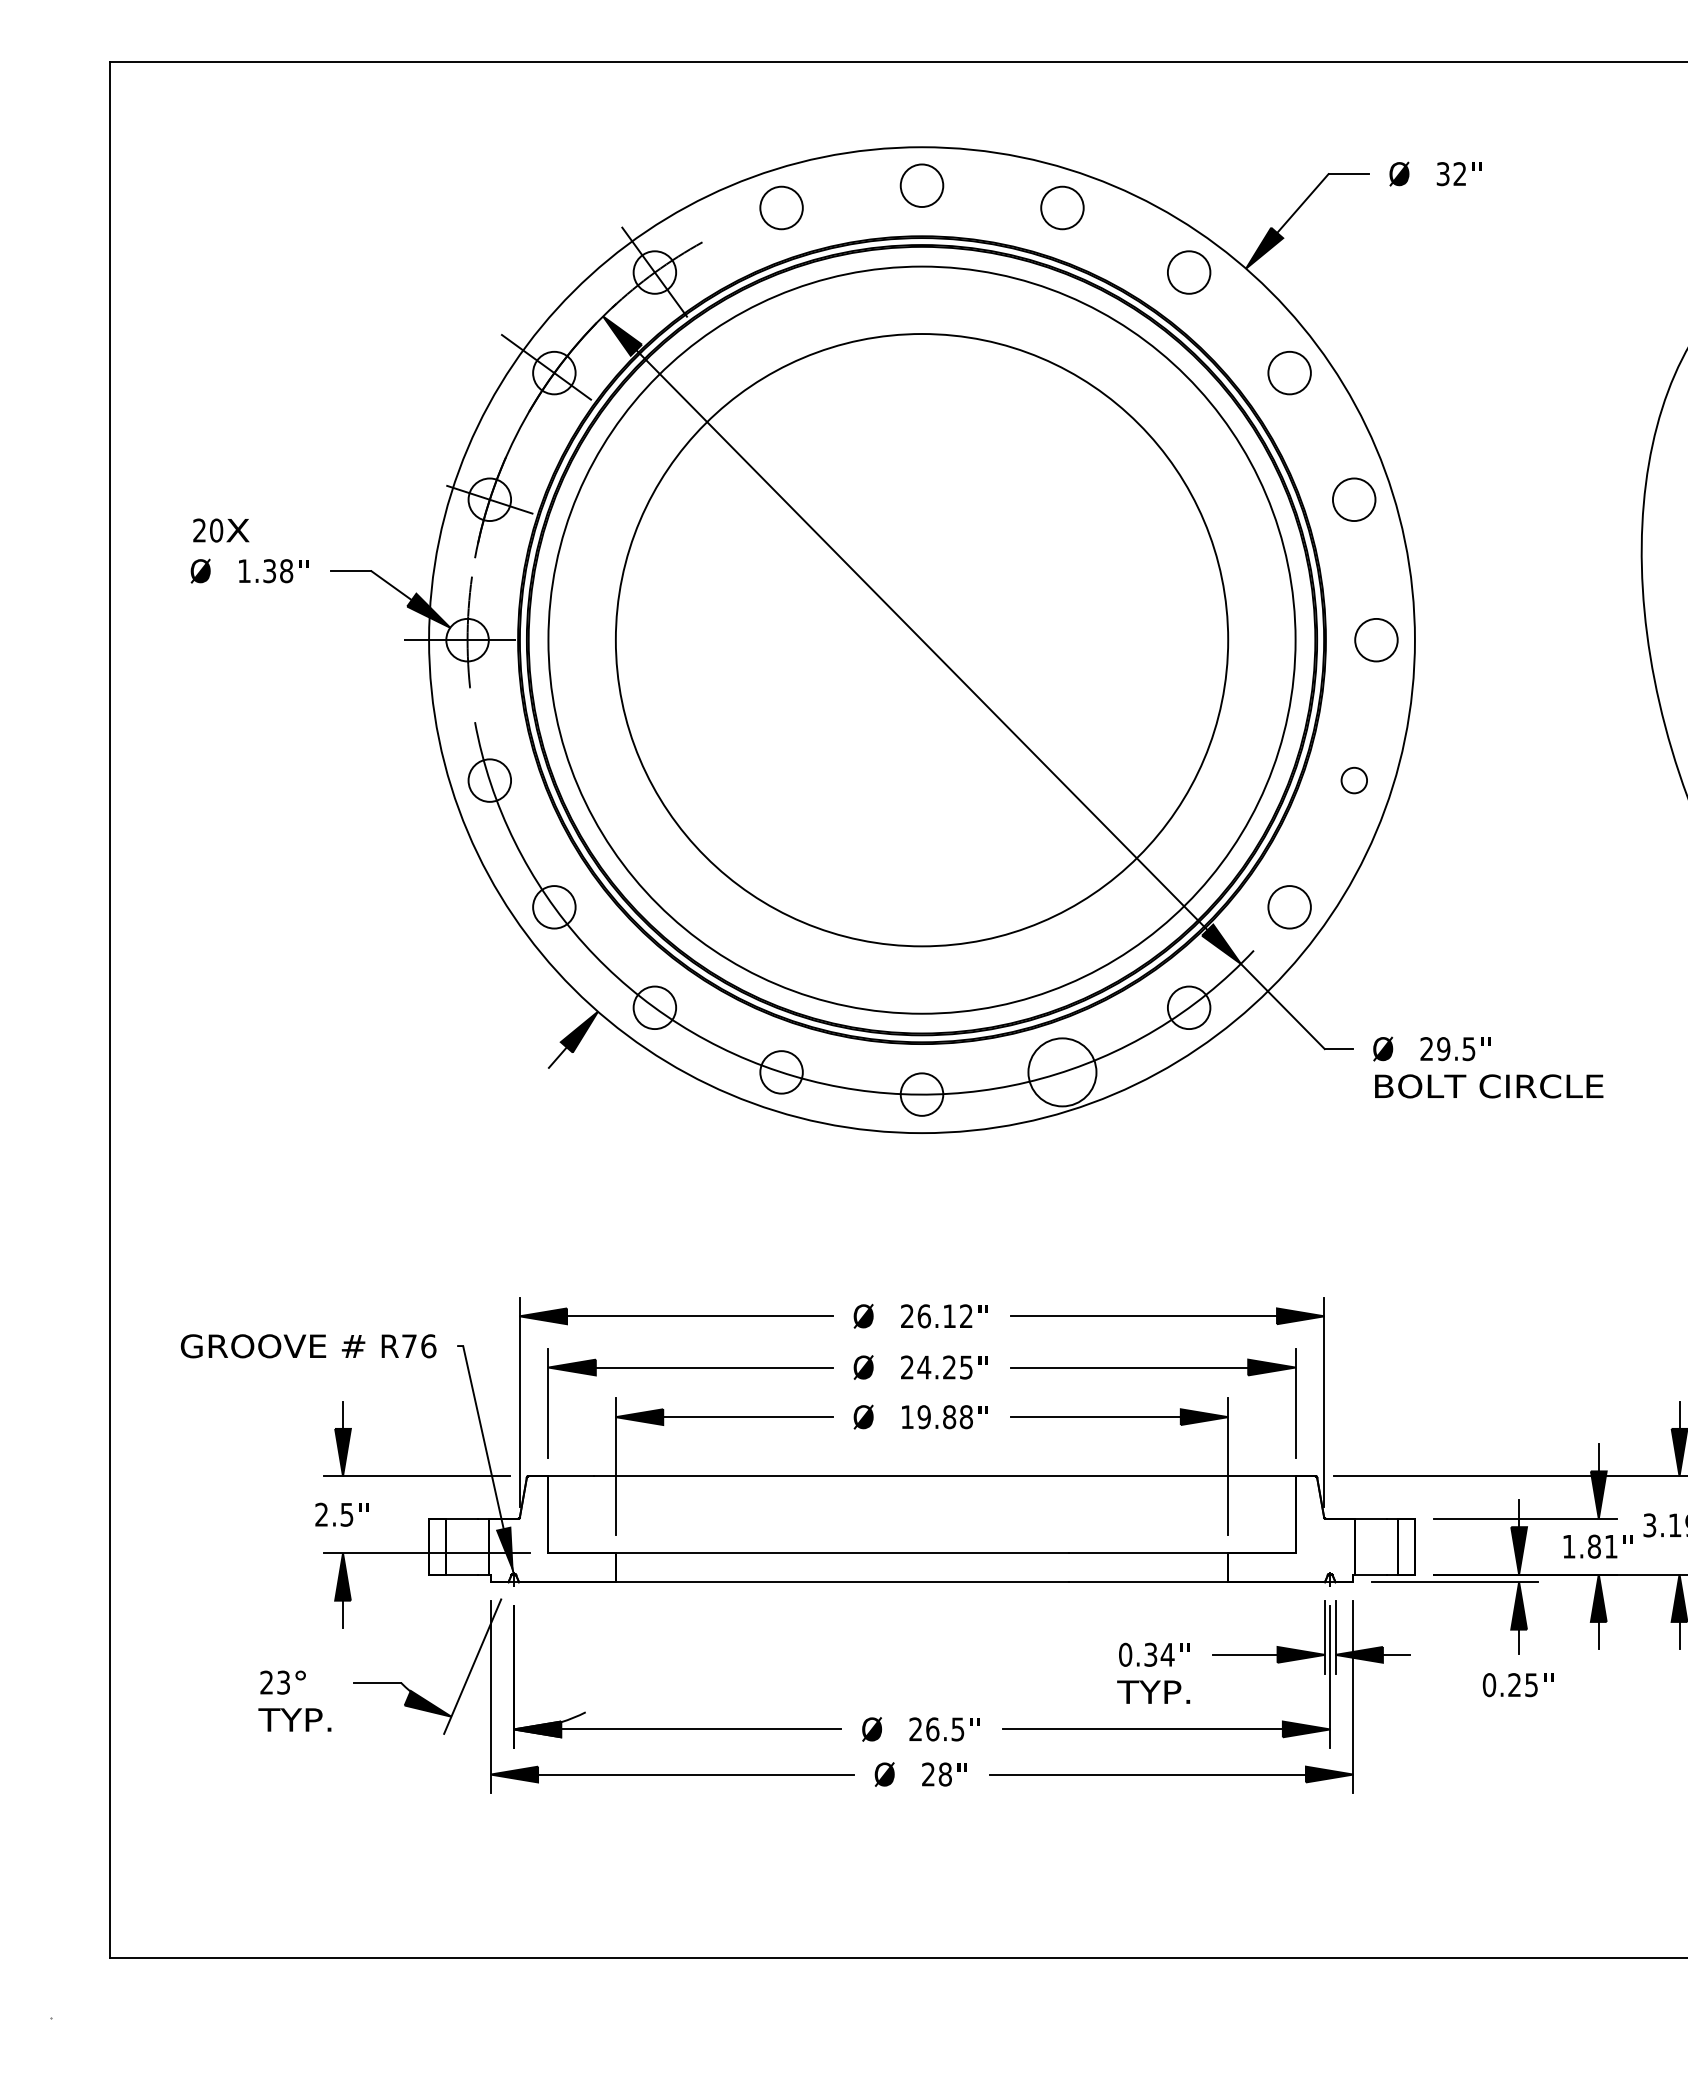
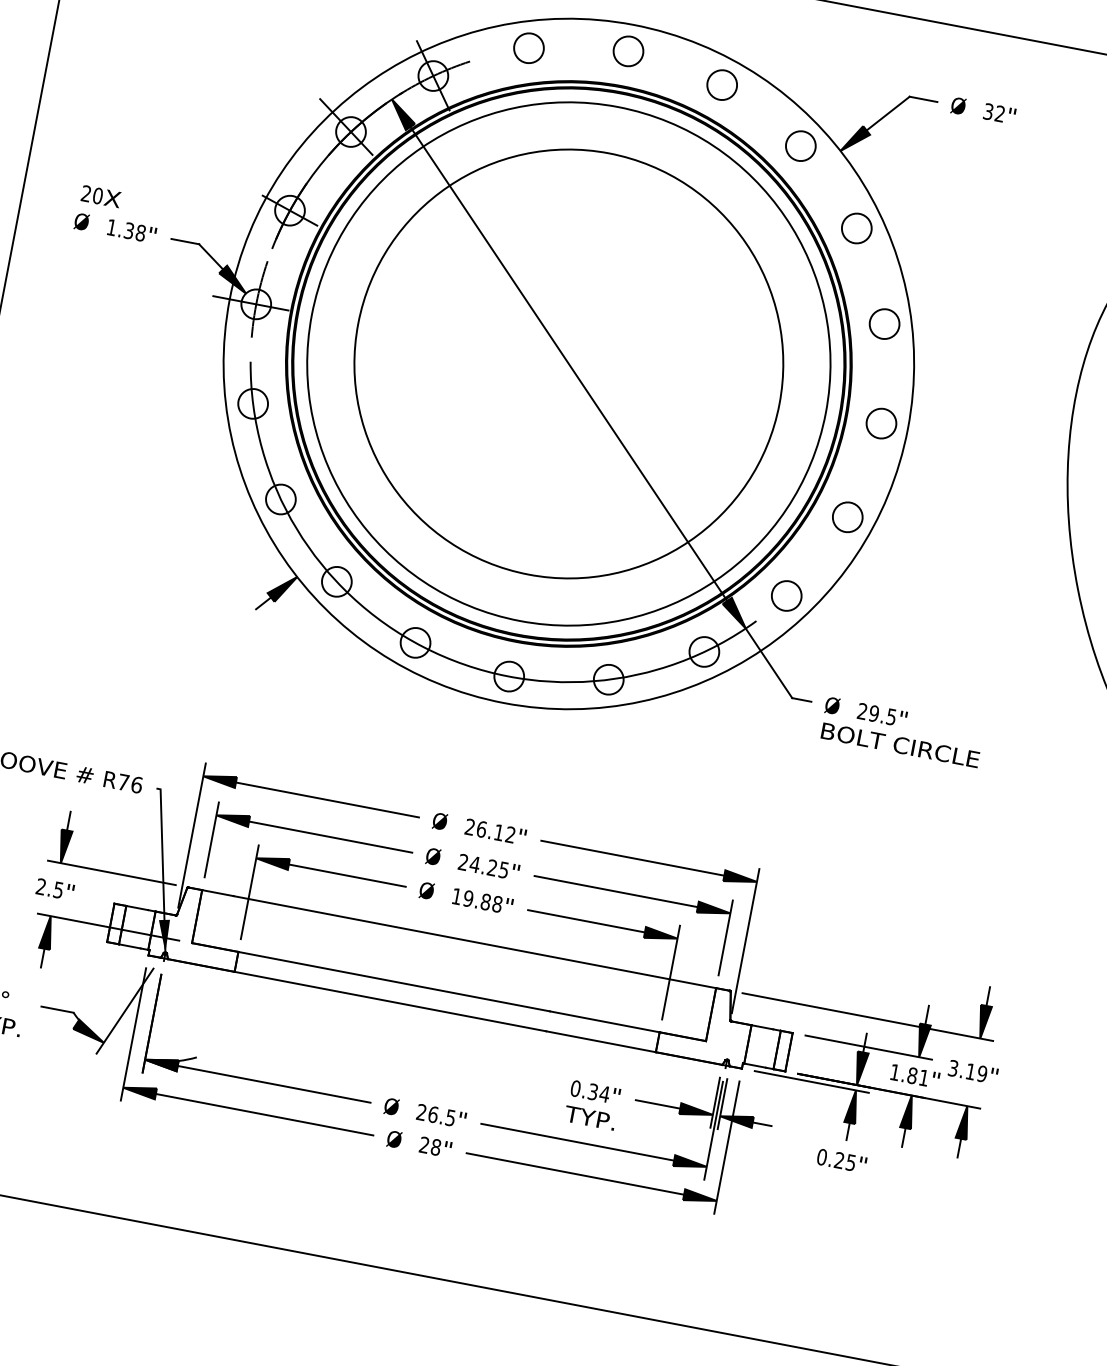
circle: (1354, 780) -> (847, 517), size x1.67
circle: (1062, 1072) -> (608, 679), size x0.62

